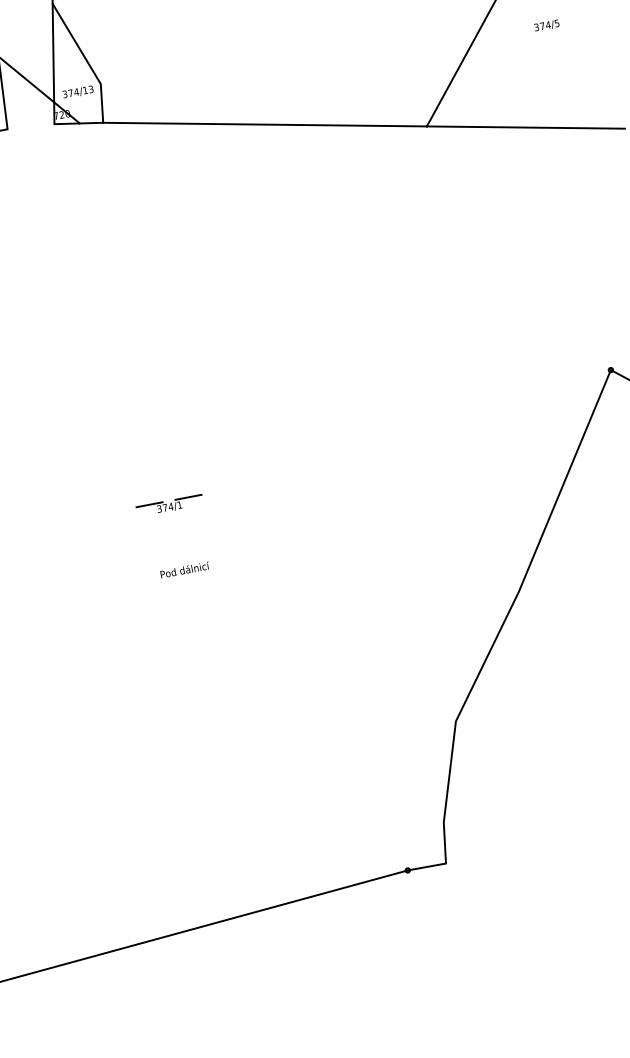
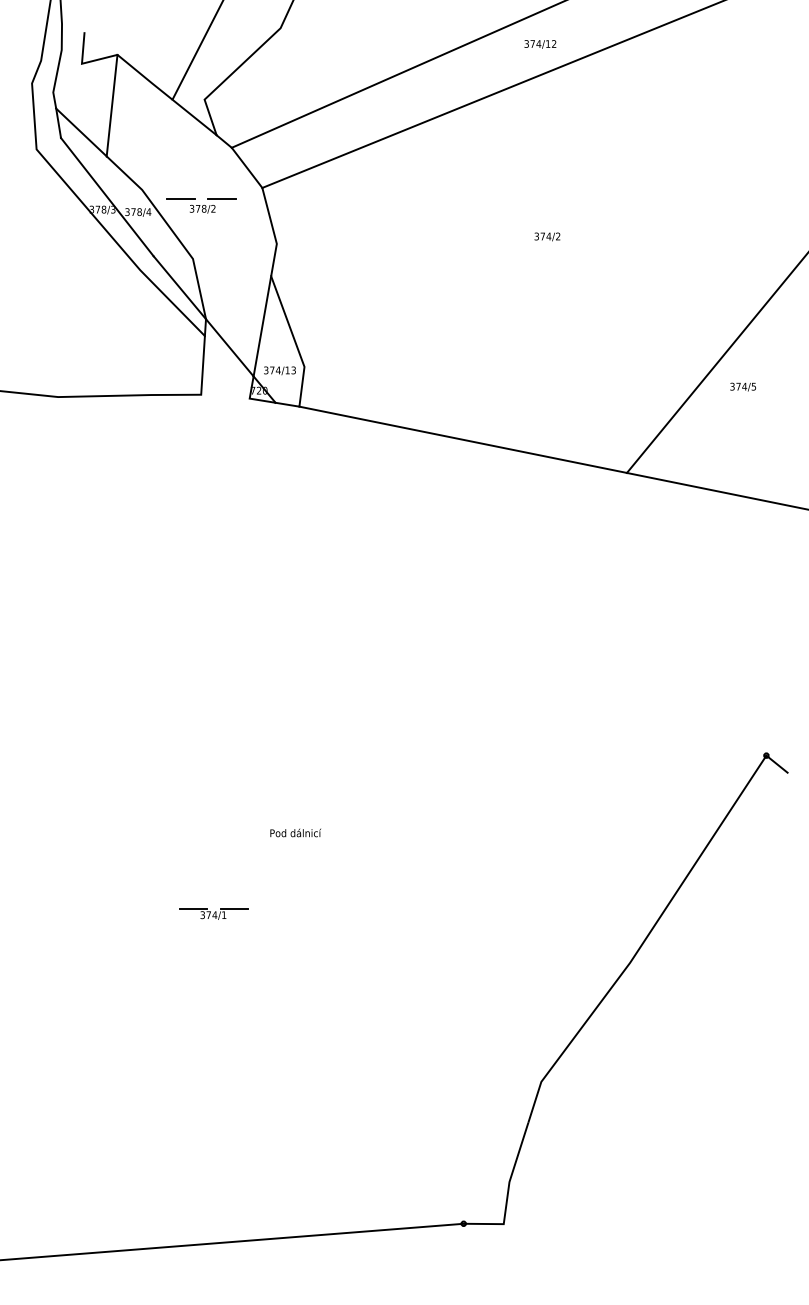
text: (546, 25) -> (742, 386), moved
part: (169, 505) -> (213, 913), moved
text: (184, 569) -> (295, 832), moved

